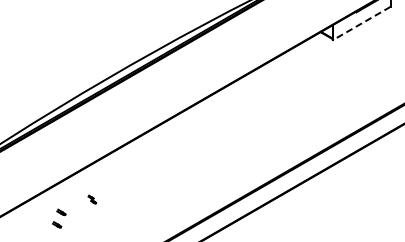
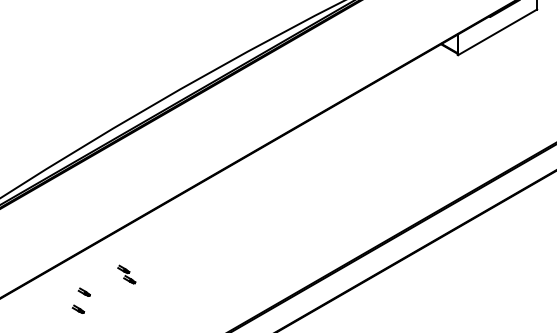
line: (361, 23) -> (497, 32), dashed -> solid
part: (92, 199) -> (127, 274), size x1.67

